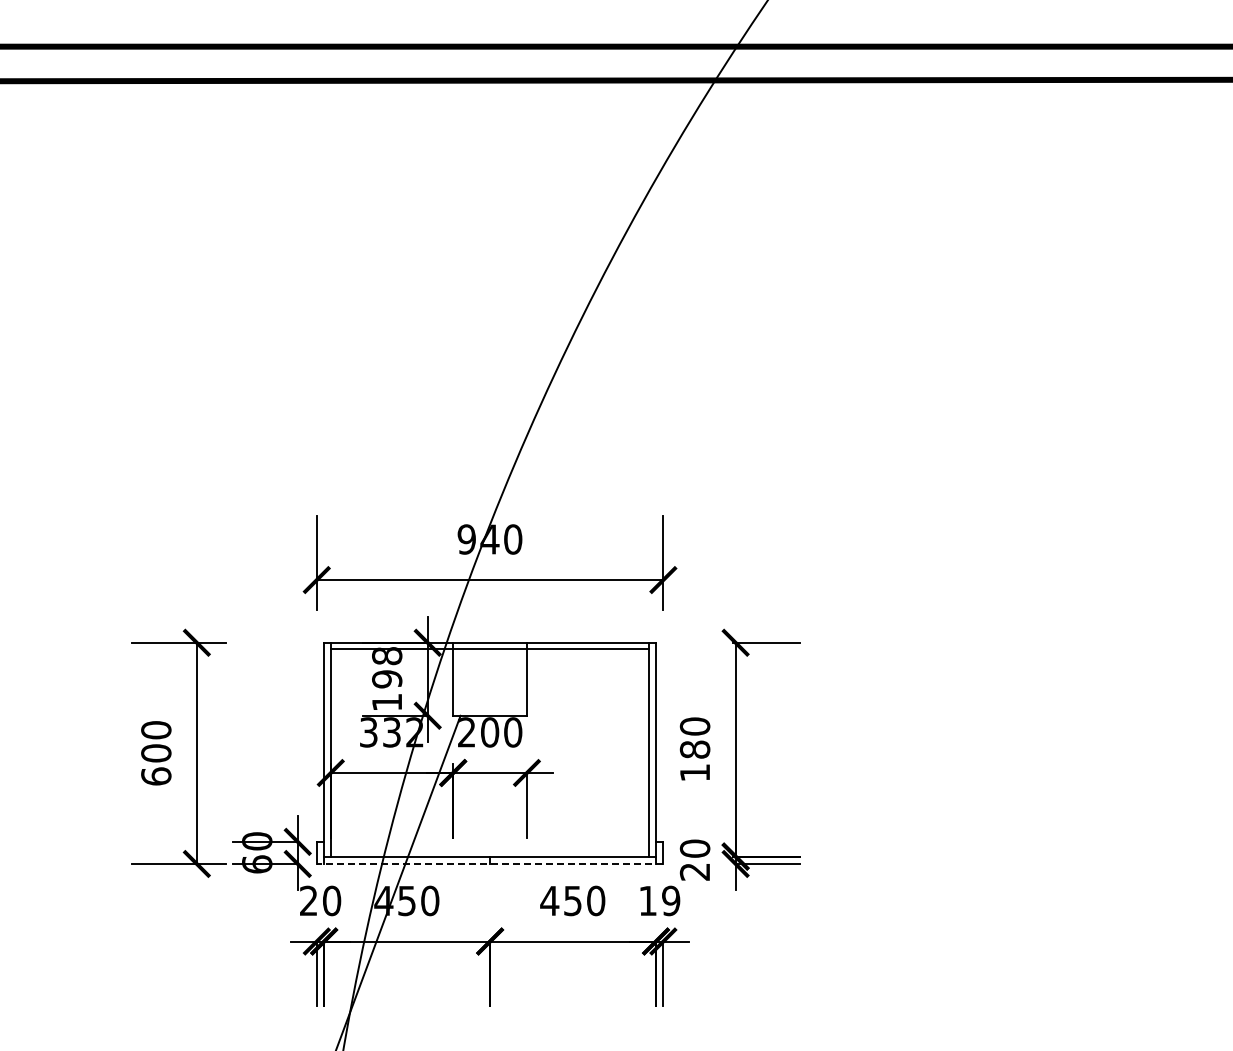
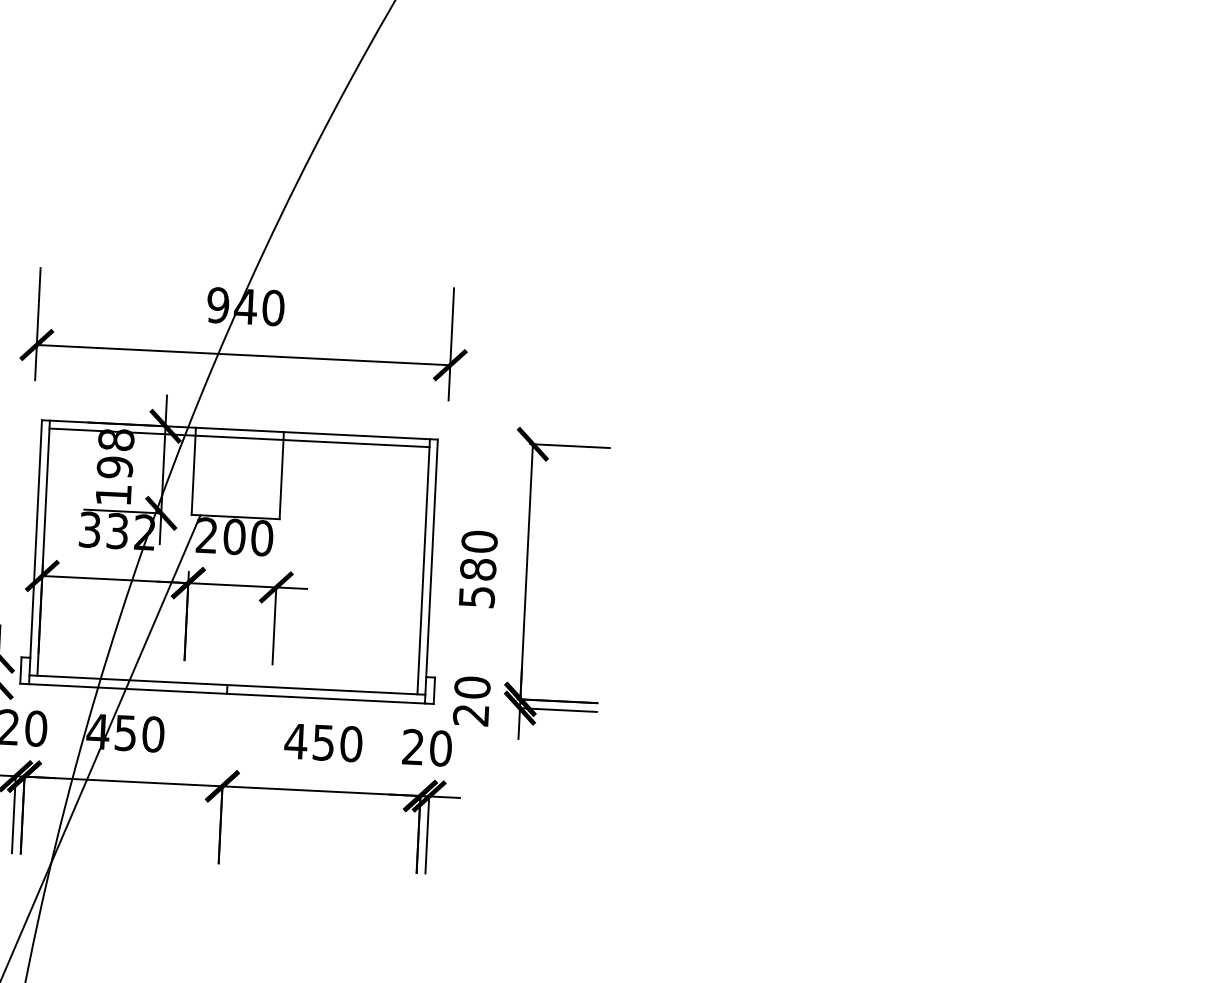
text: (695, 772) -> (477, 596), 180 -> 580
line: (489, 863) -> (226, 693), dashed -> solid
text: (659, 900) -> (426, 747), 19 -> 20

